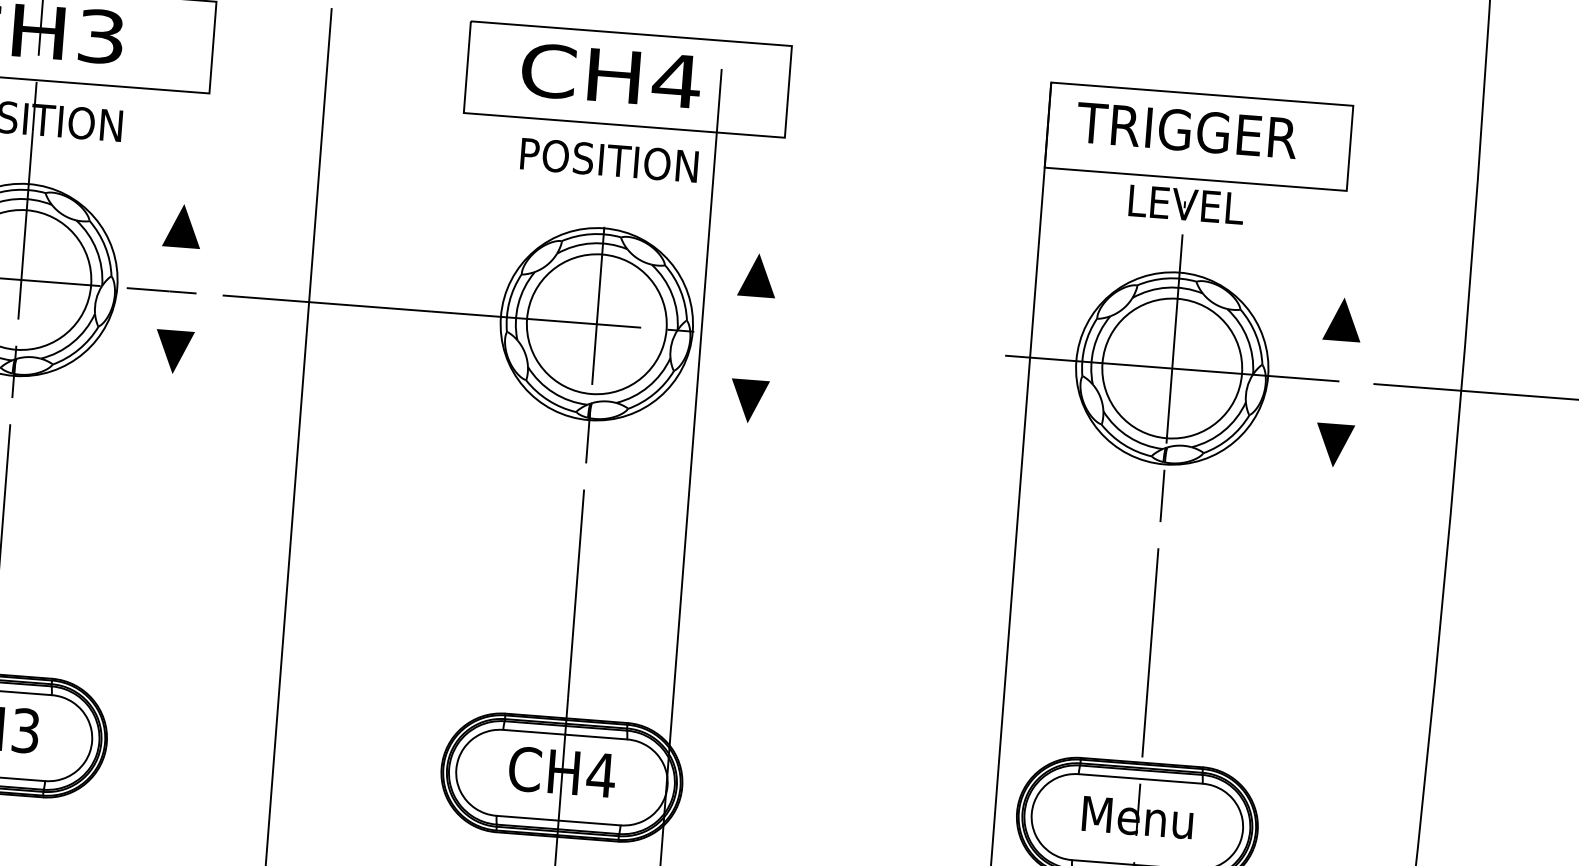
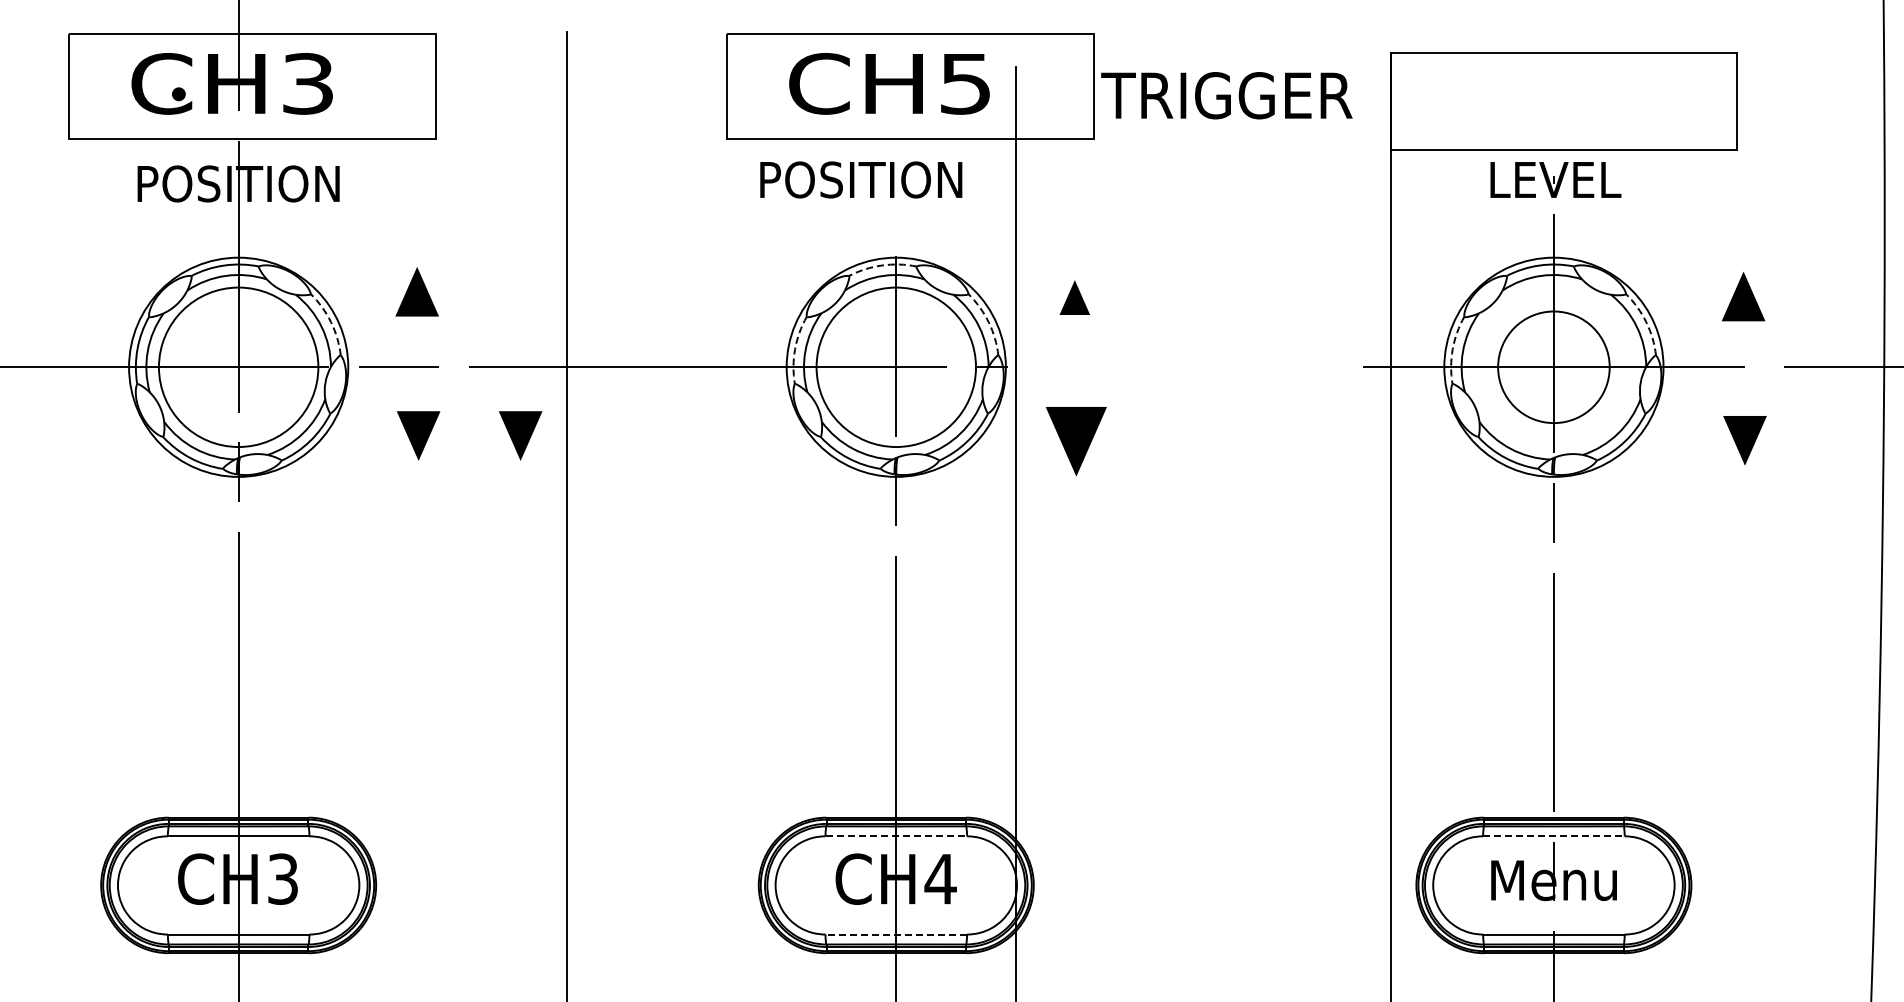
text: (676, 81) -> (965, 84), CH4 -> CH5
text: (1186, 130) -> (1226, 95), moved
text: (609, 159) -> (861, 179), moved
arc: (590, 234) -> (881, 265), solid -> dashed
arc: (105, 247) -> (331, 322), solid -> dashed
part: (757, 275) -> (1074, 297), size x0.7
arc: (680, 291) -> (988, 322), solid -> dashed
arc: (509, 301) -> (795, 349), solid -> dashed
arc: (1256, 335) -> (1646, 322), solid -> dashed
arc: (1084, 346) -> (1452, 349), solid -> dashed
part: (263, 358) -> (520, 435), added
circle: (1171, 368) -> (1553, 367), size x0.7
part: (748, 401) -> (1075, 441), size x1.4
line: (565, 734) -> (896, 836), solid -> dashed
line: (1140, 779) -> (1553, 836), solid -> dashed
line: (558, 820) -> (896, 934), solid -> dashed

